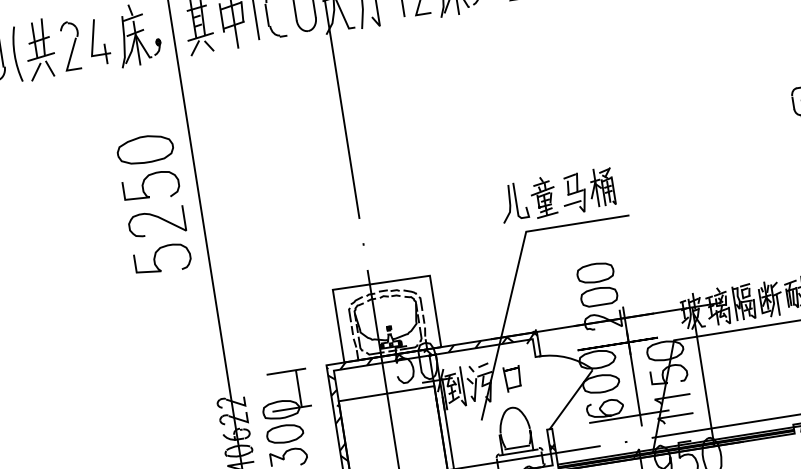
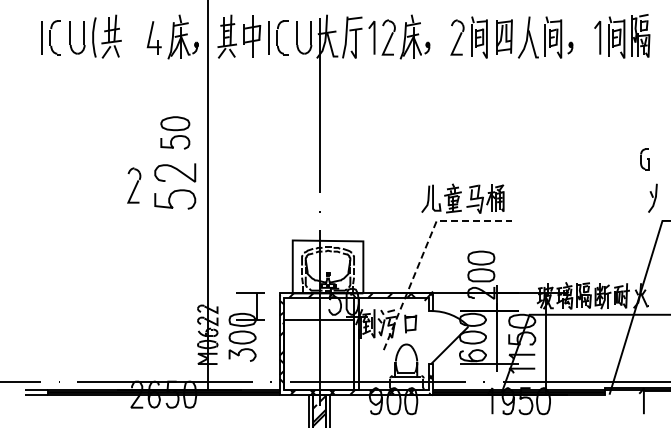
part: (71, 45) -> (134, 185), moved
part: (148, 167) -> (175, 132), size x0.7
line: (516, 273) -> (425, 249), solid -> dashed

